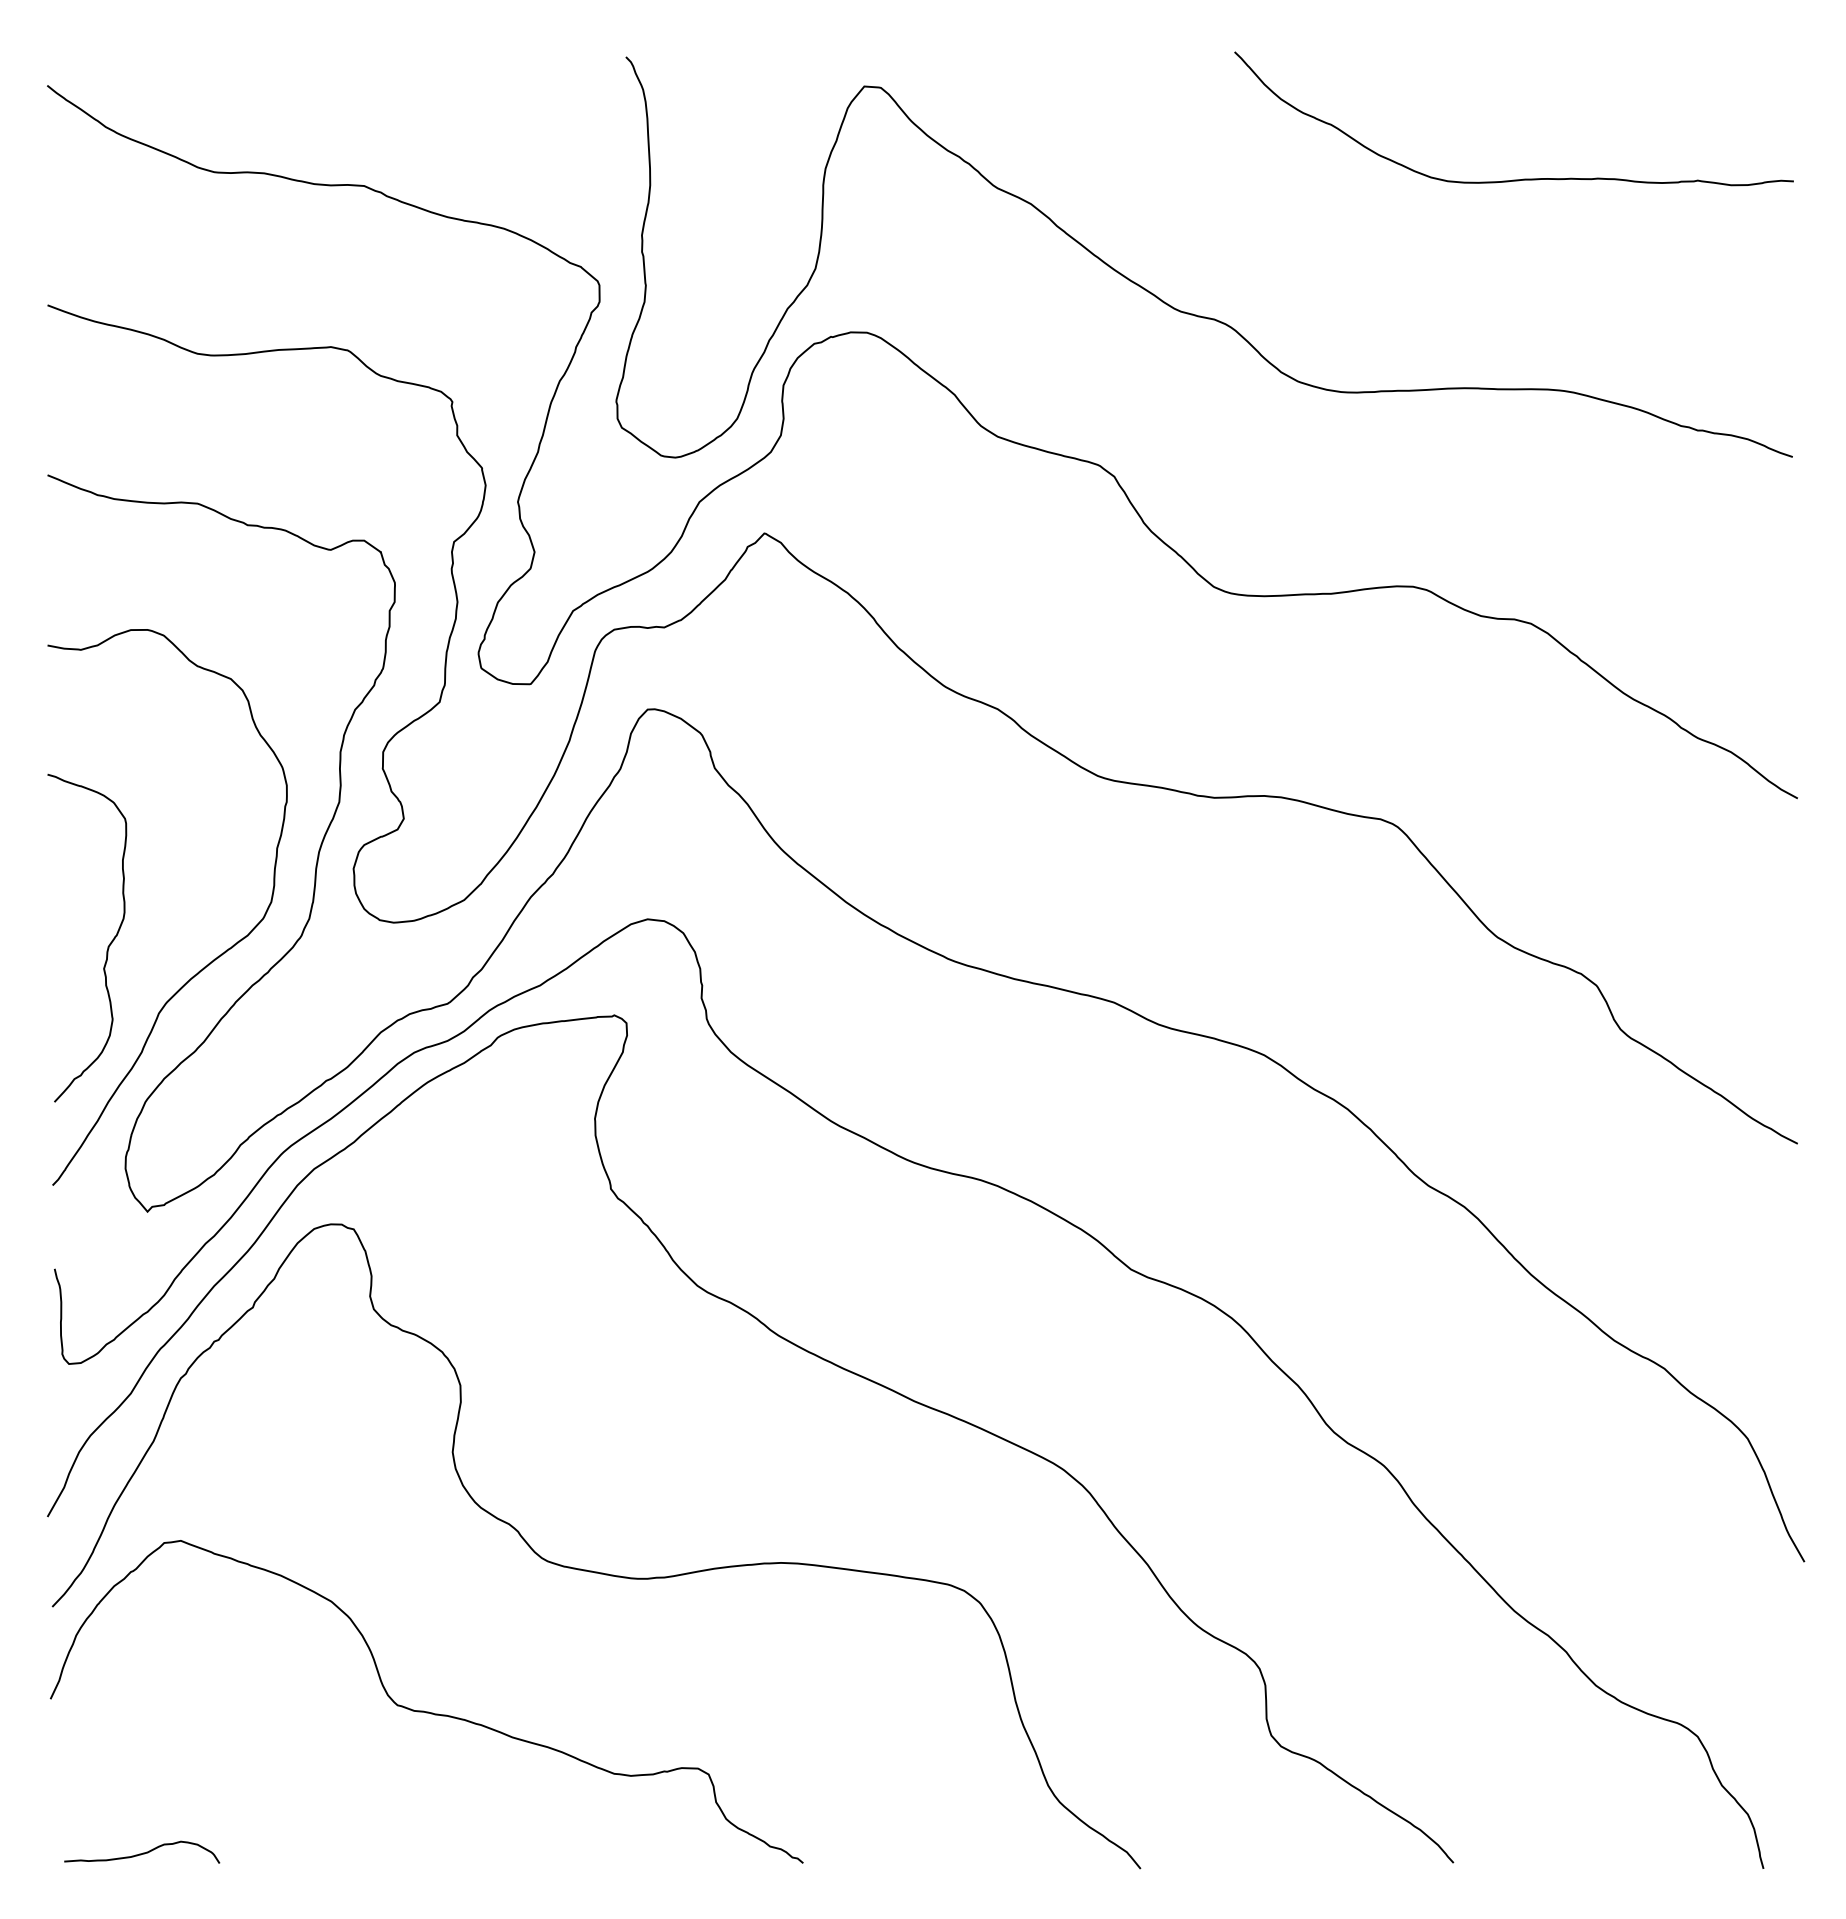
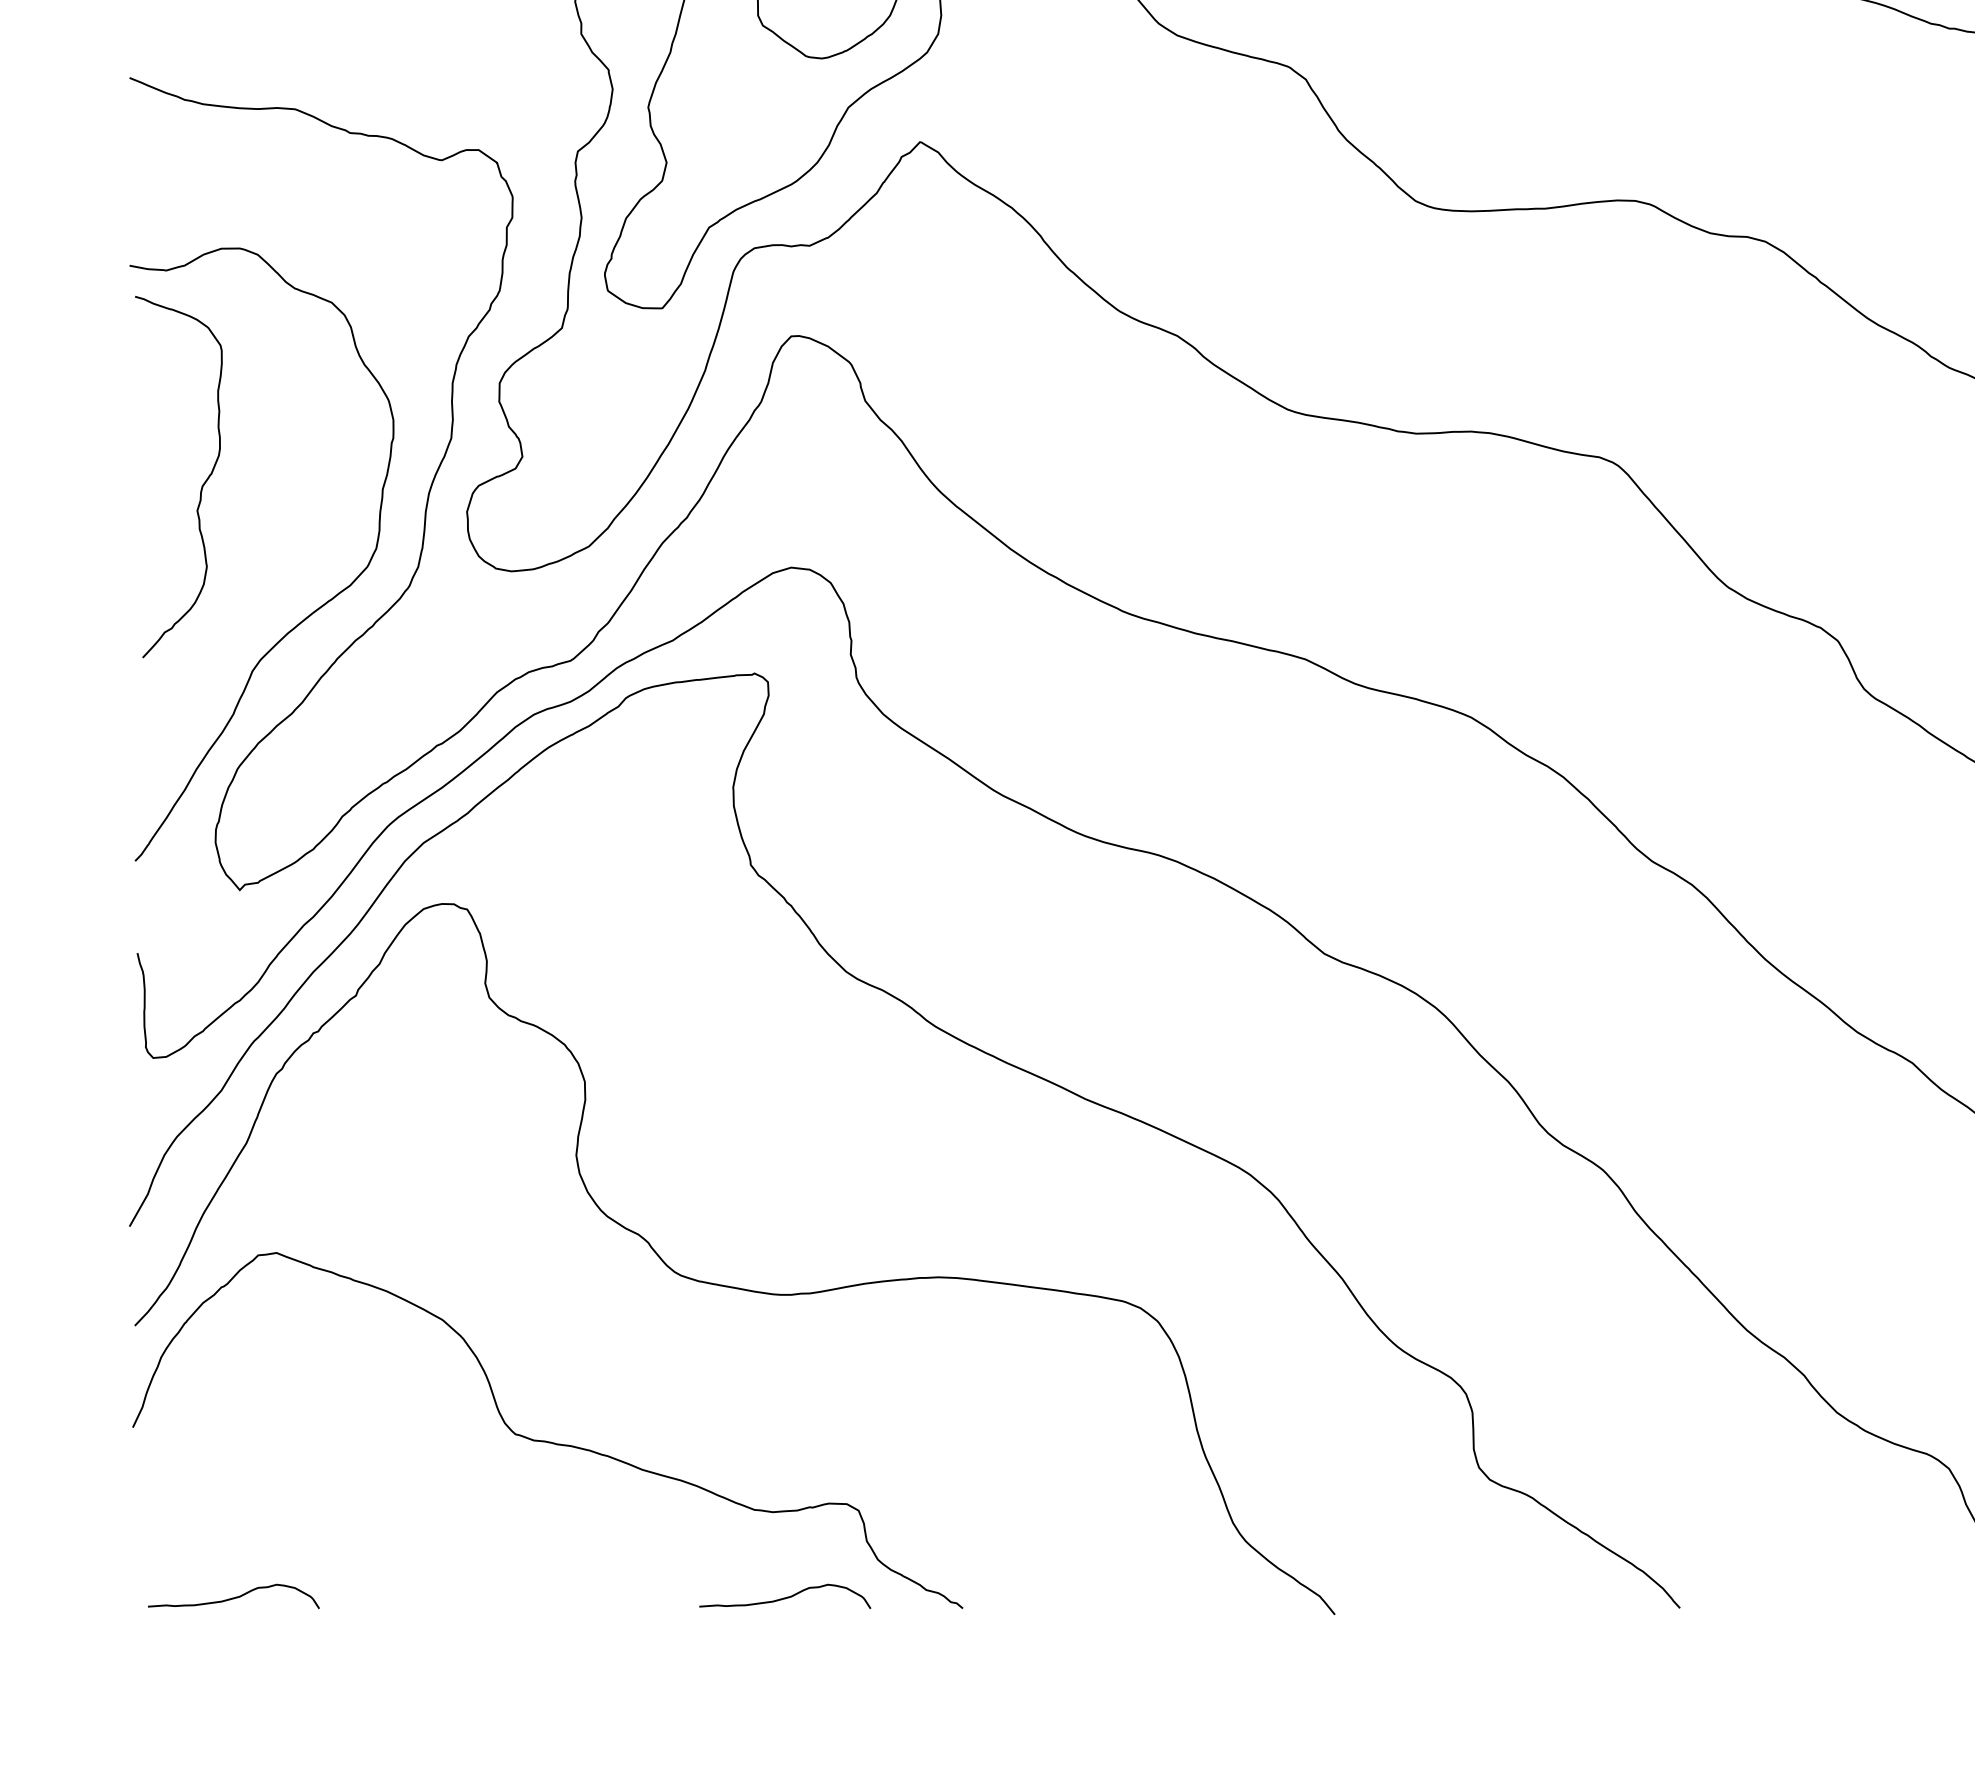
curve: (107, 946) -> (201, 486), moved
curve: (643, 1852) -> (786, 1596), added

